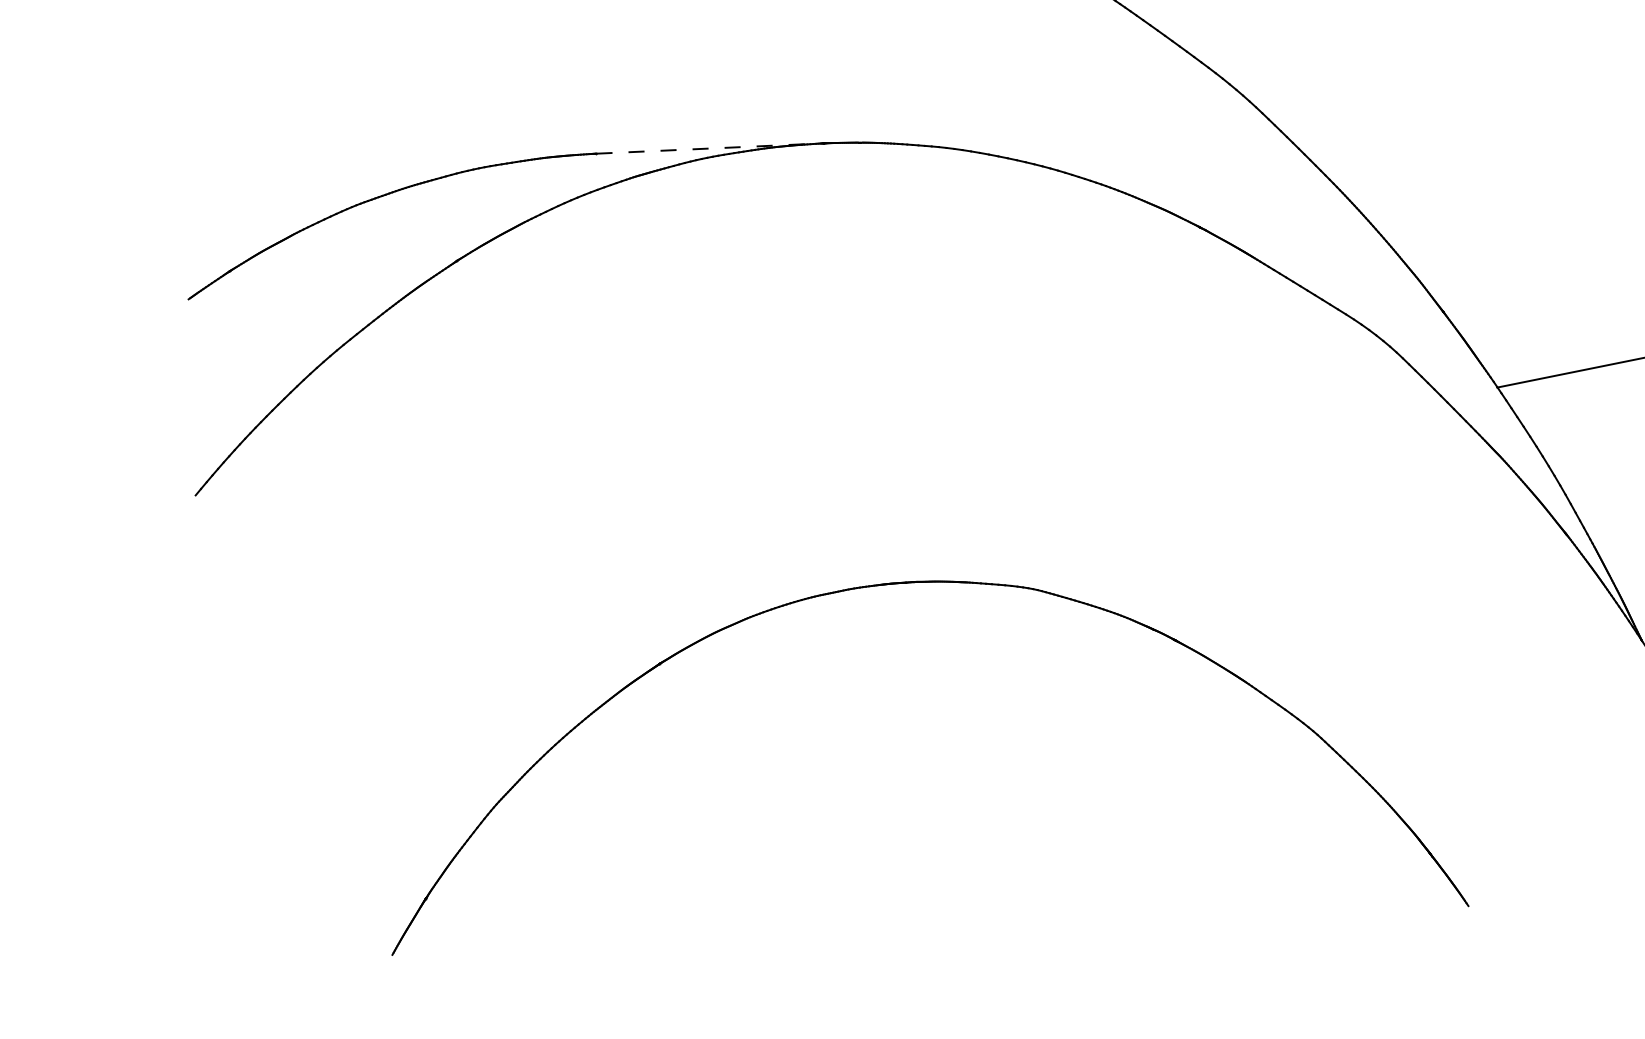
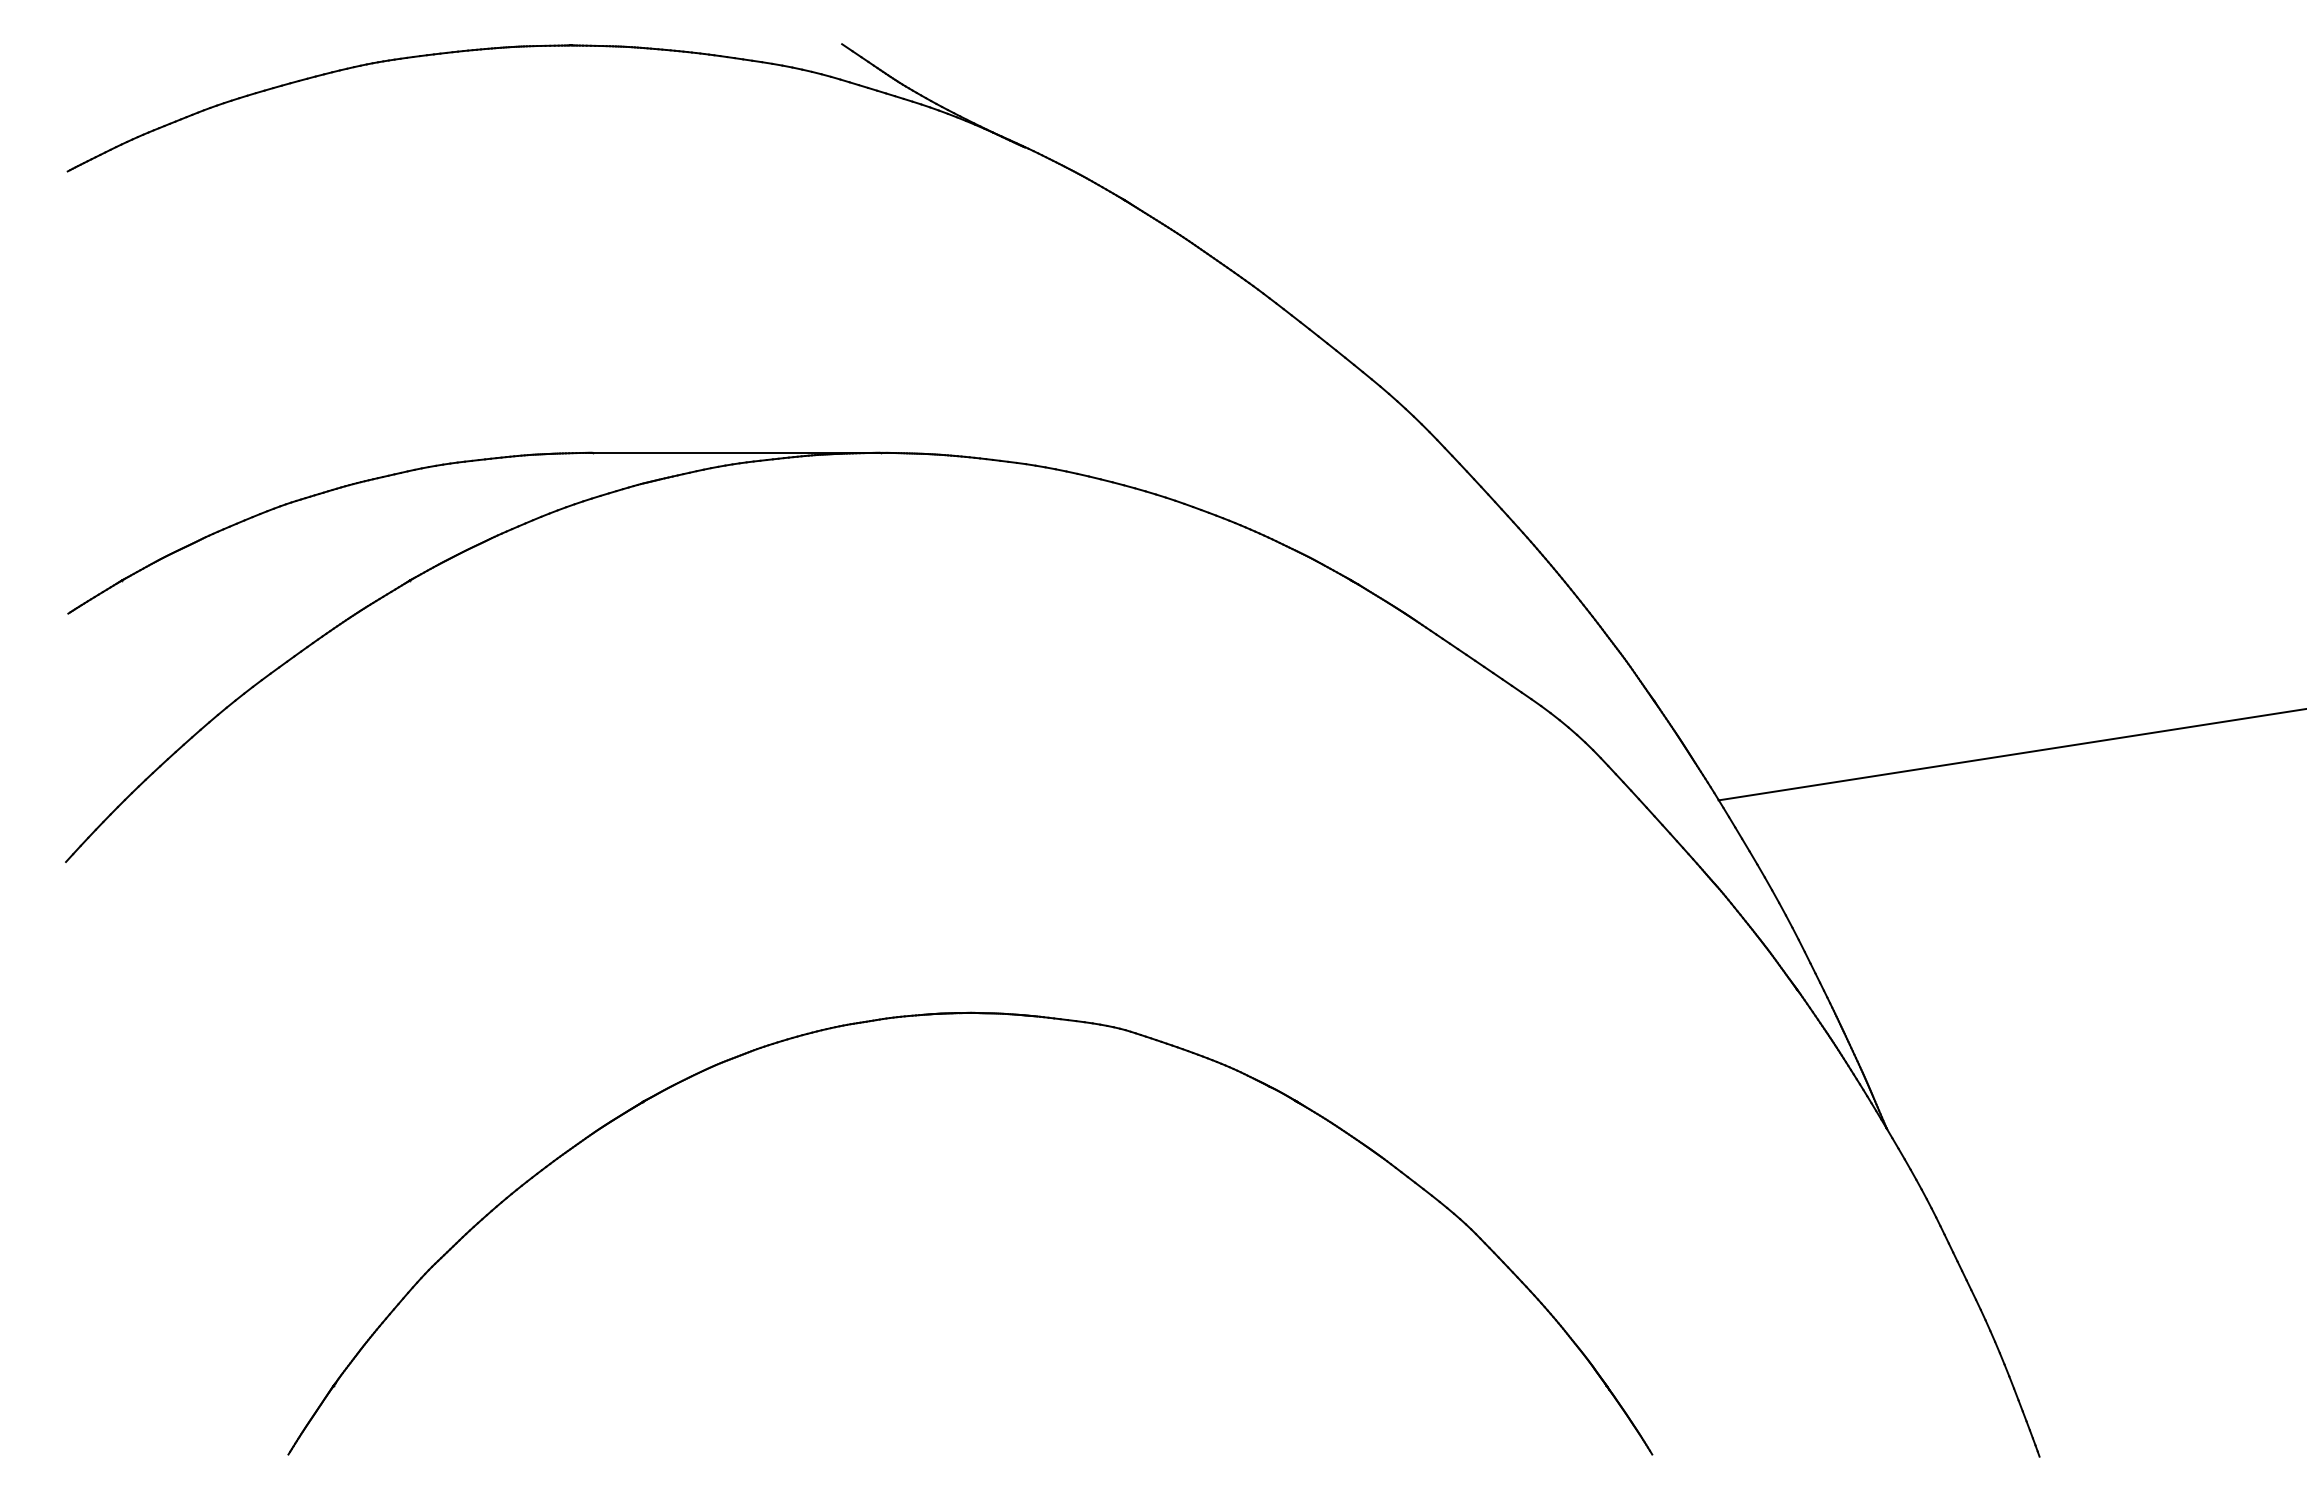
line: (710, 148) -> (736, 452), dashed -> solid

